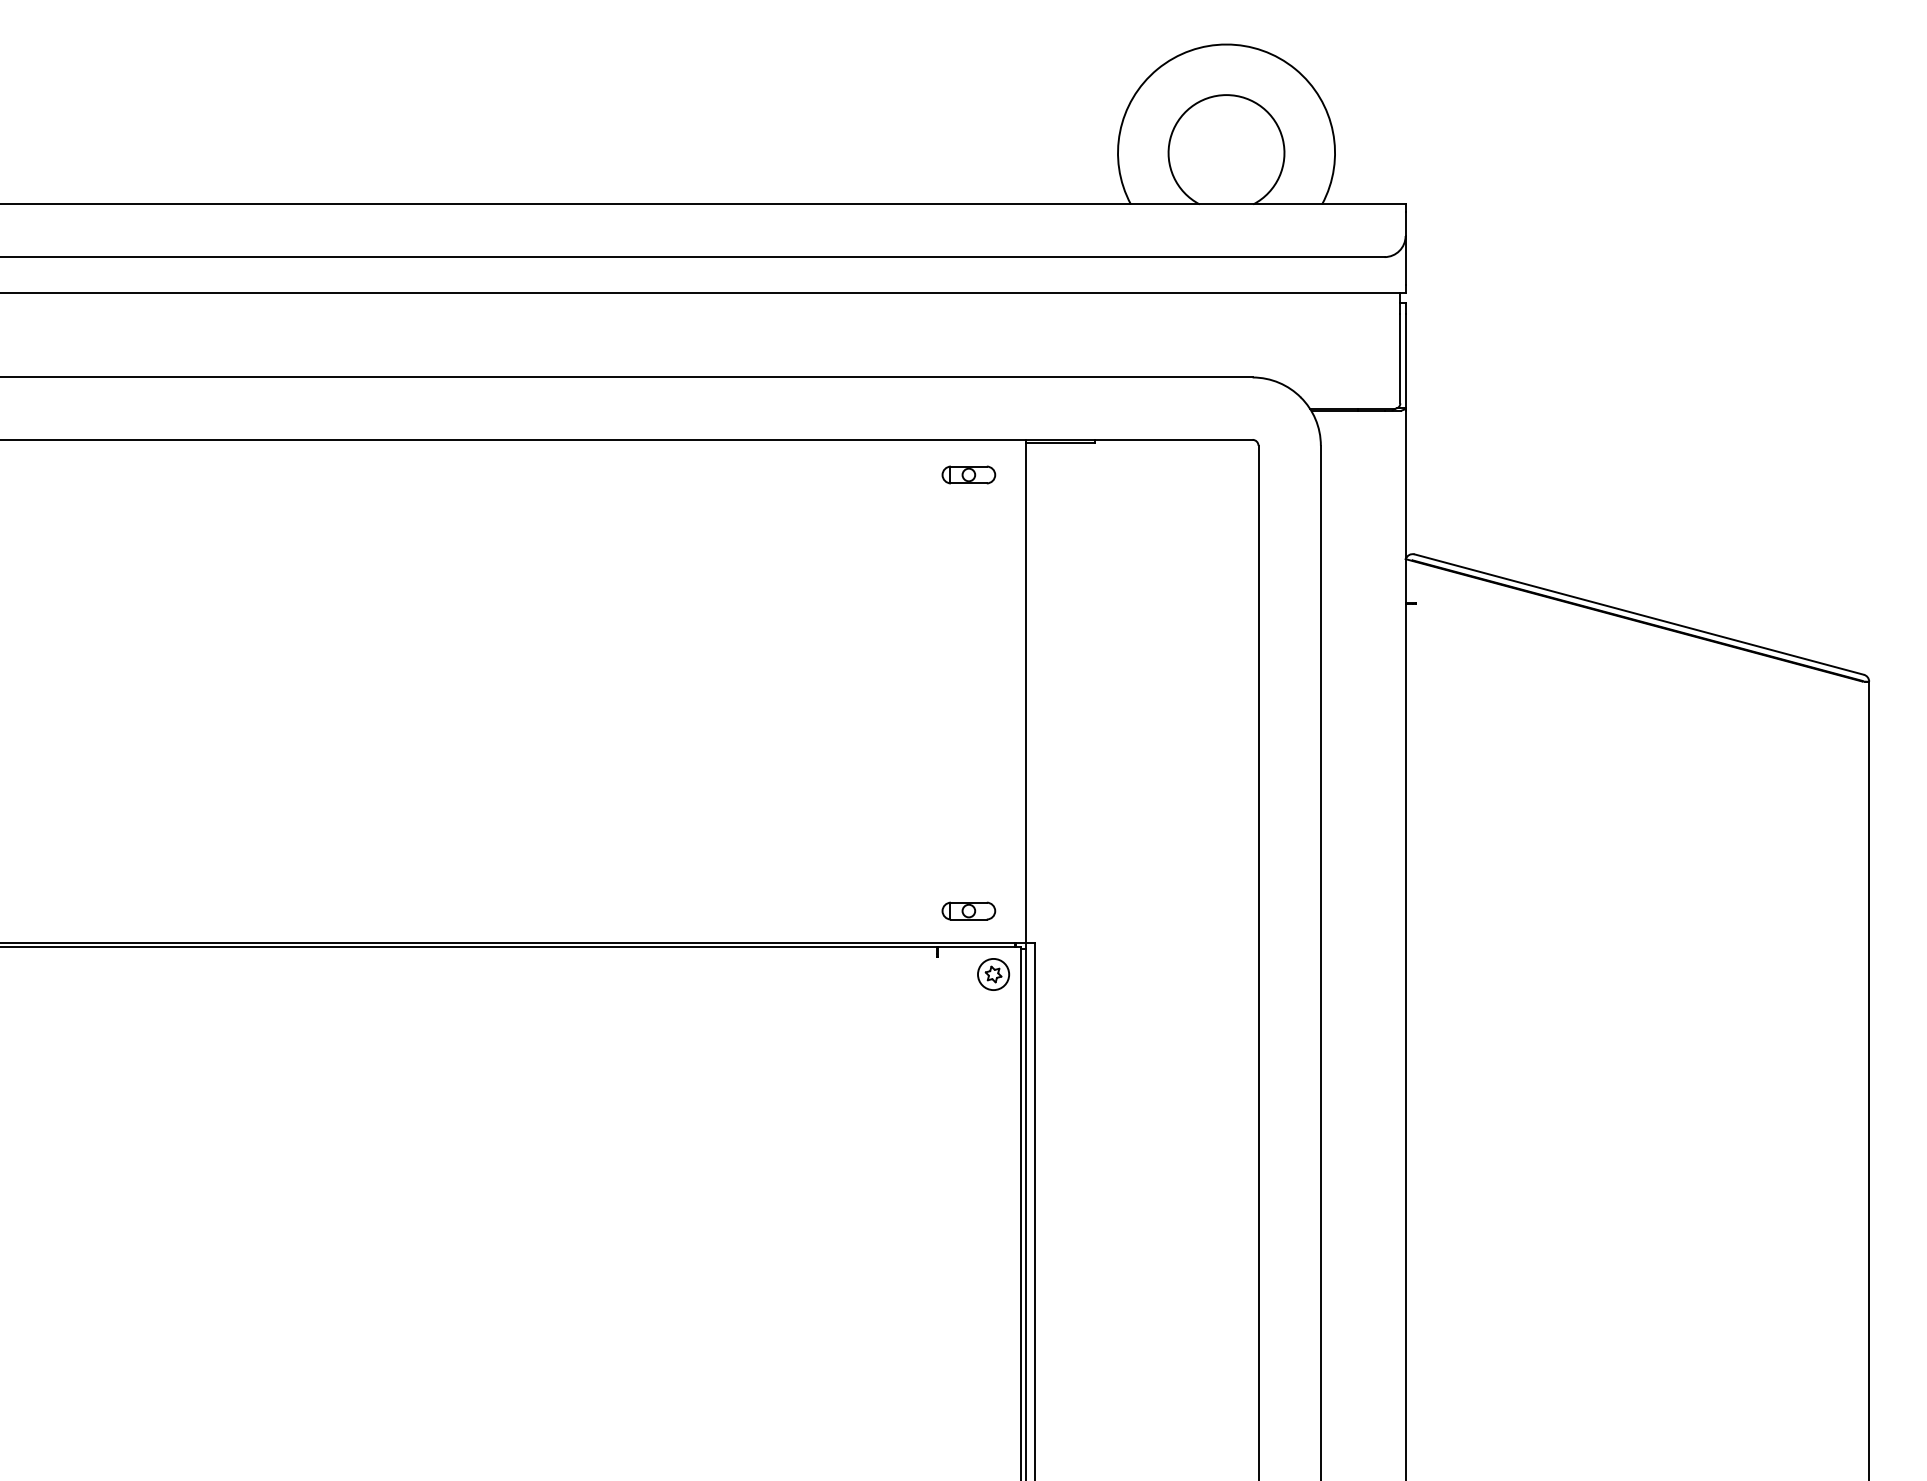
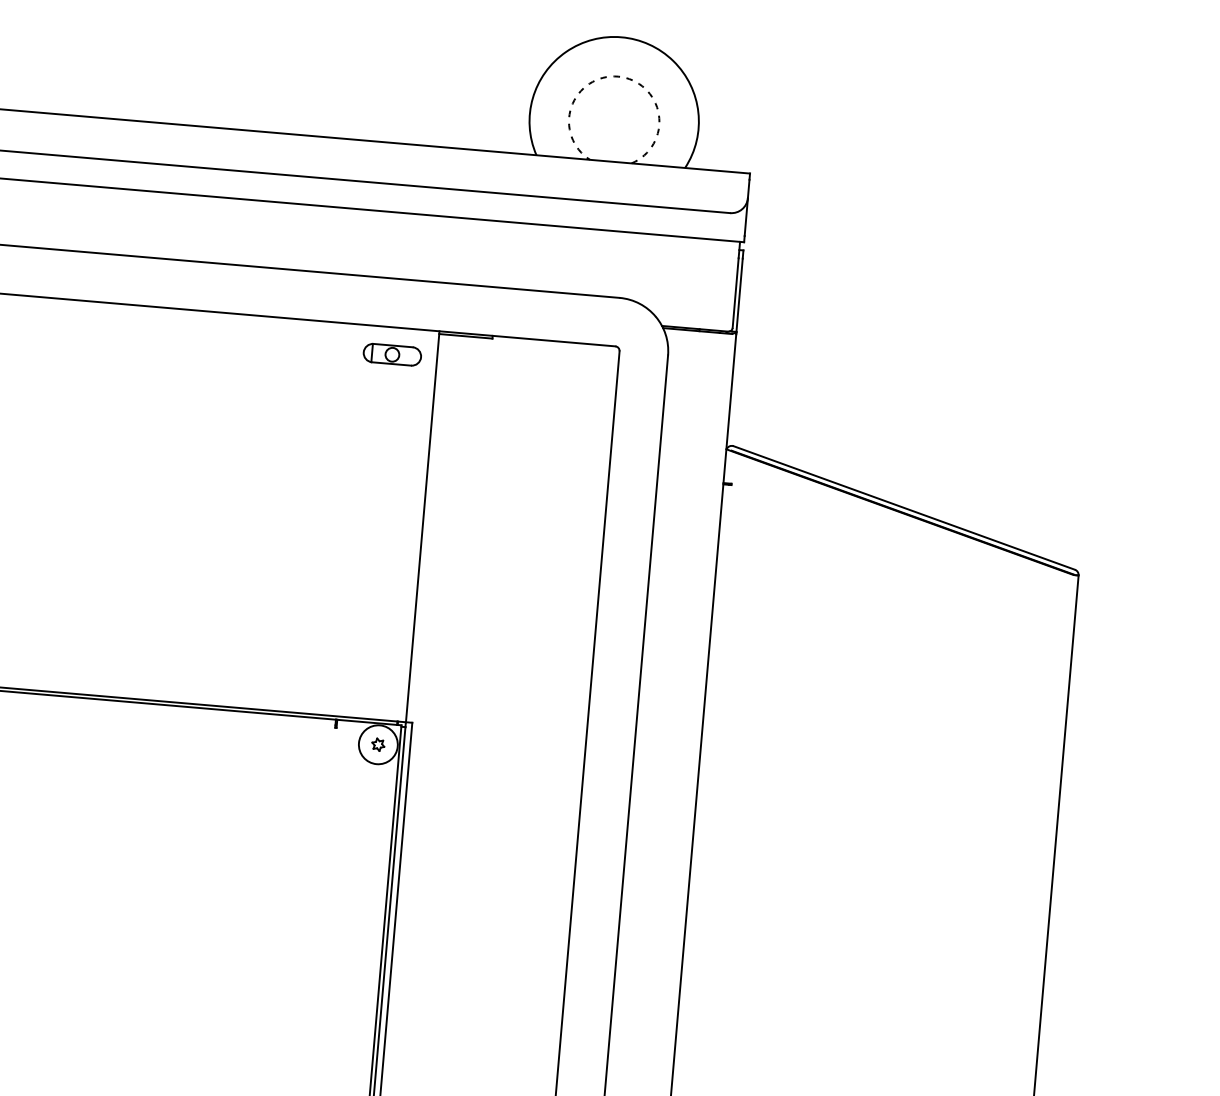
arc: (1226, 95) -> (618, 76), solid -> dashed
part: (968, 474) -> (392, 354), size x1.4
part: (968, 910) -> (363, 693), removed
circle: (993, 974) -> (378, 744), size x1.6

